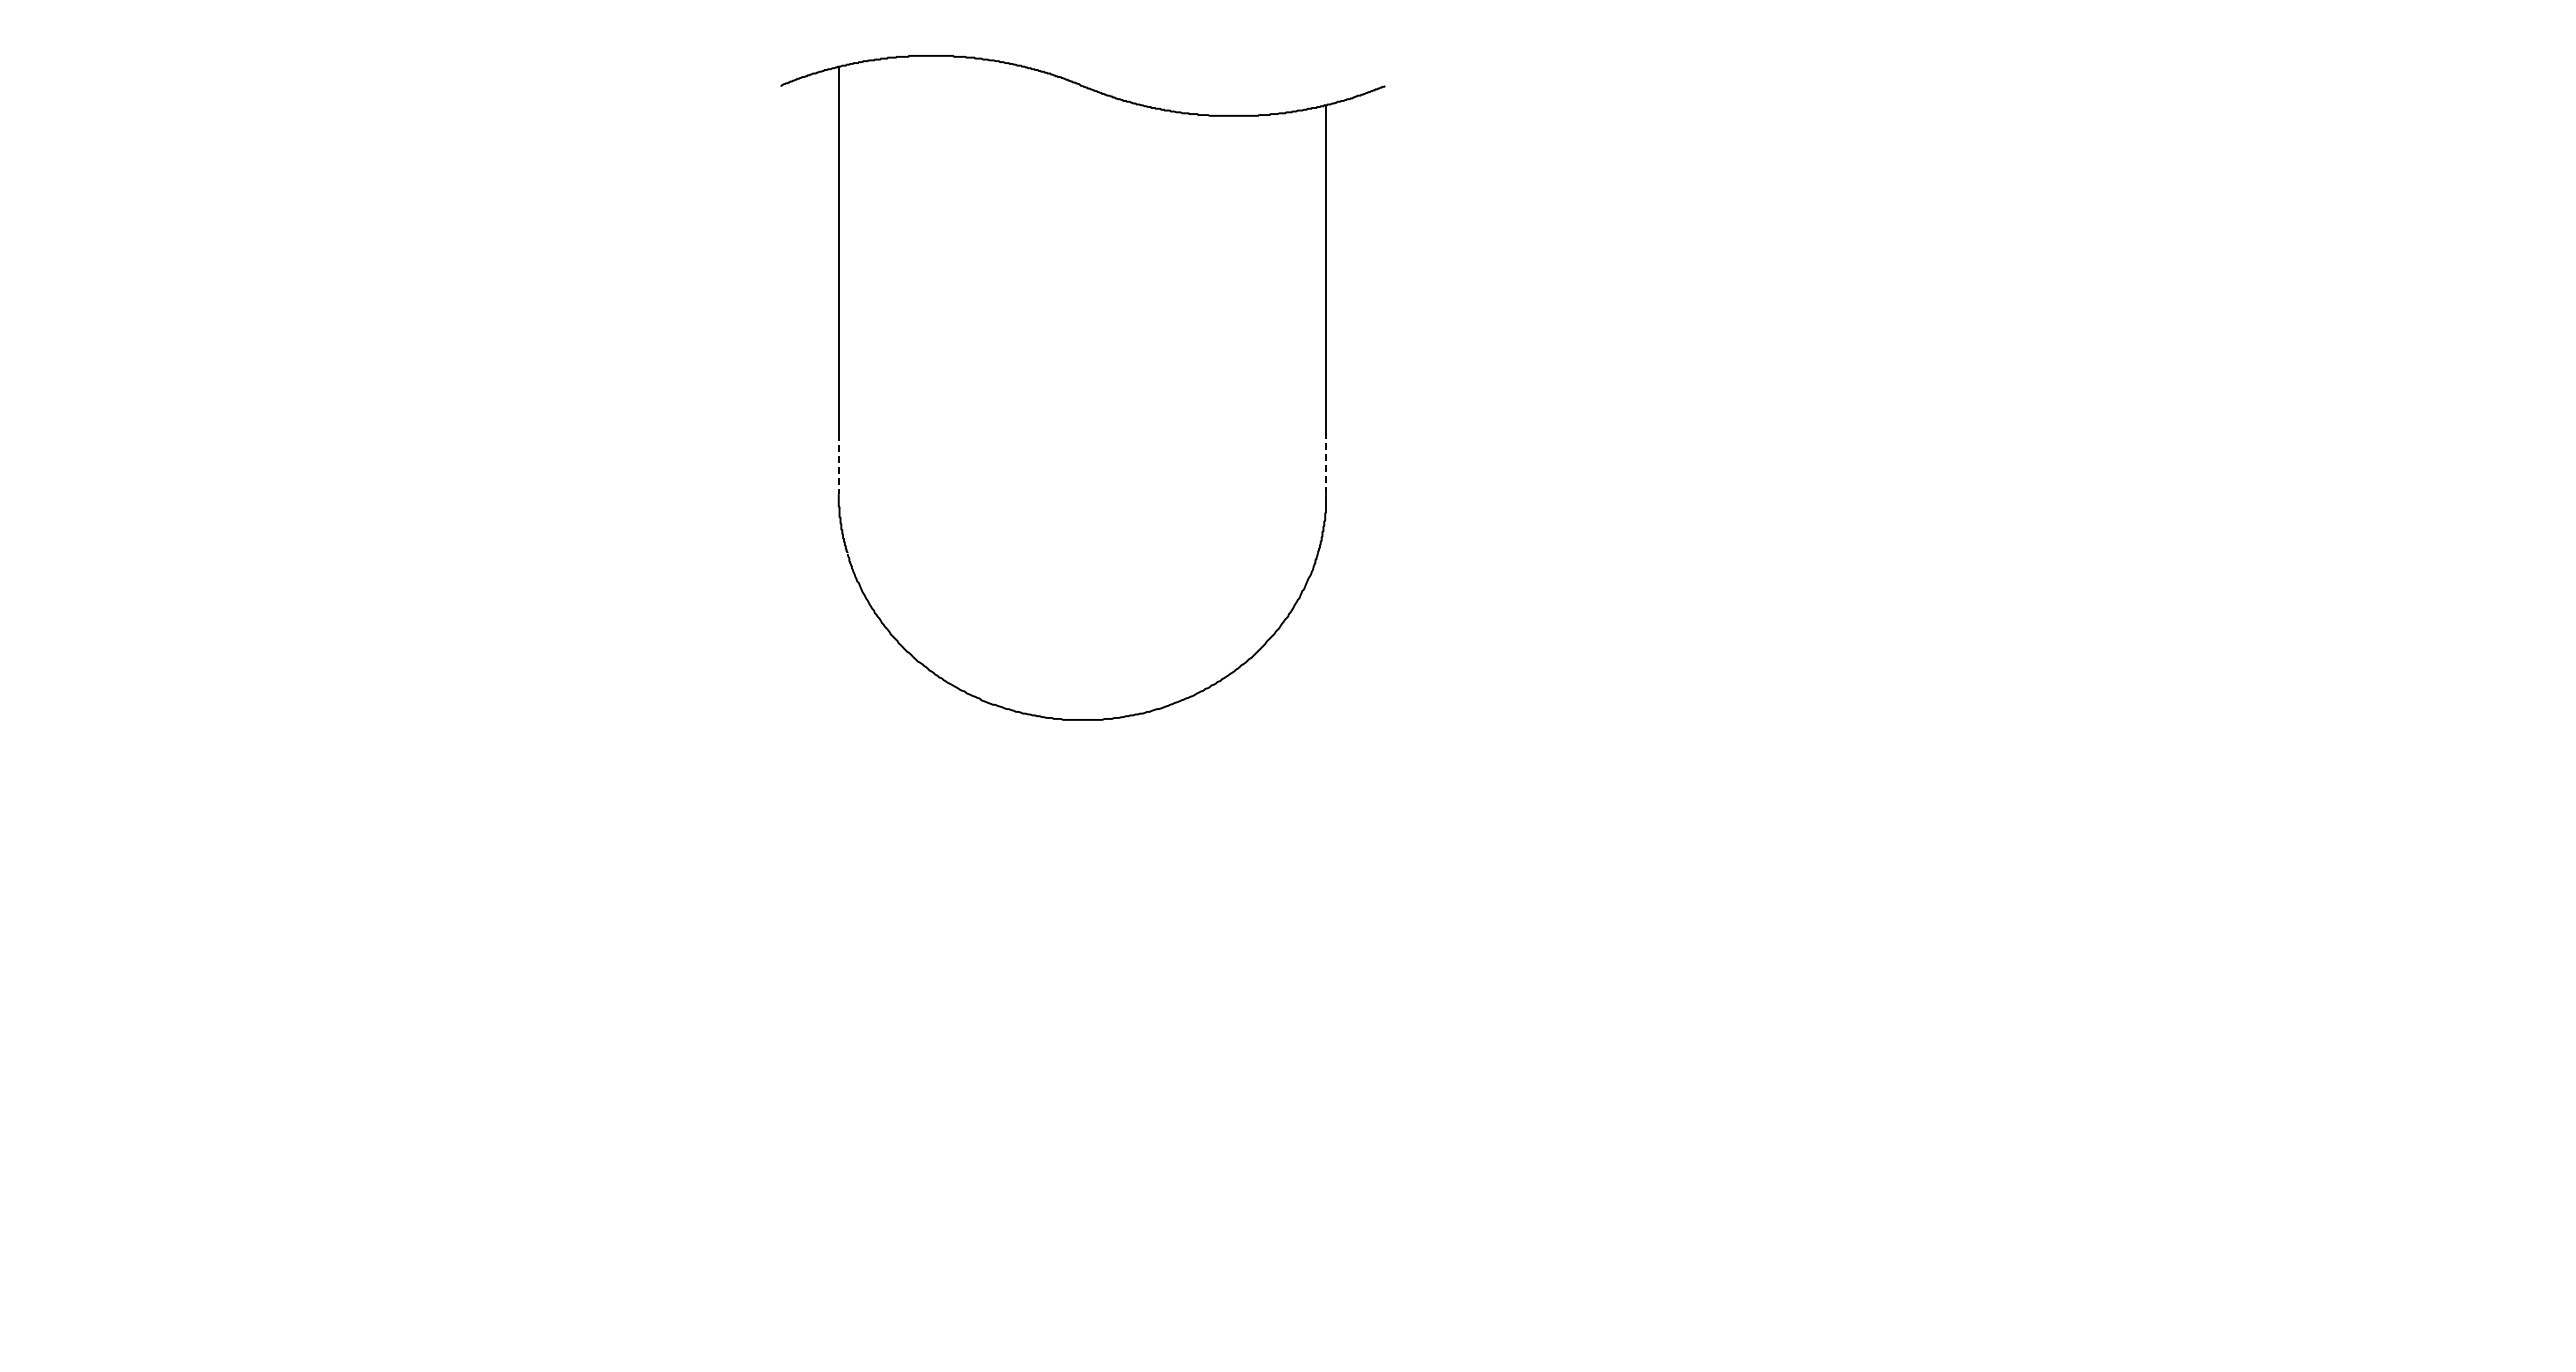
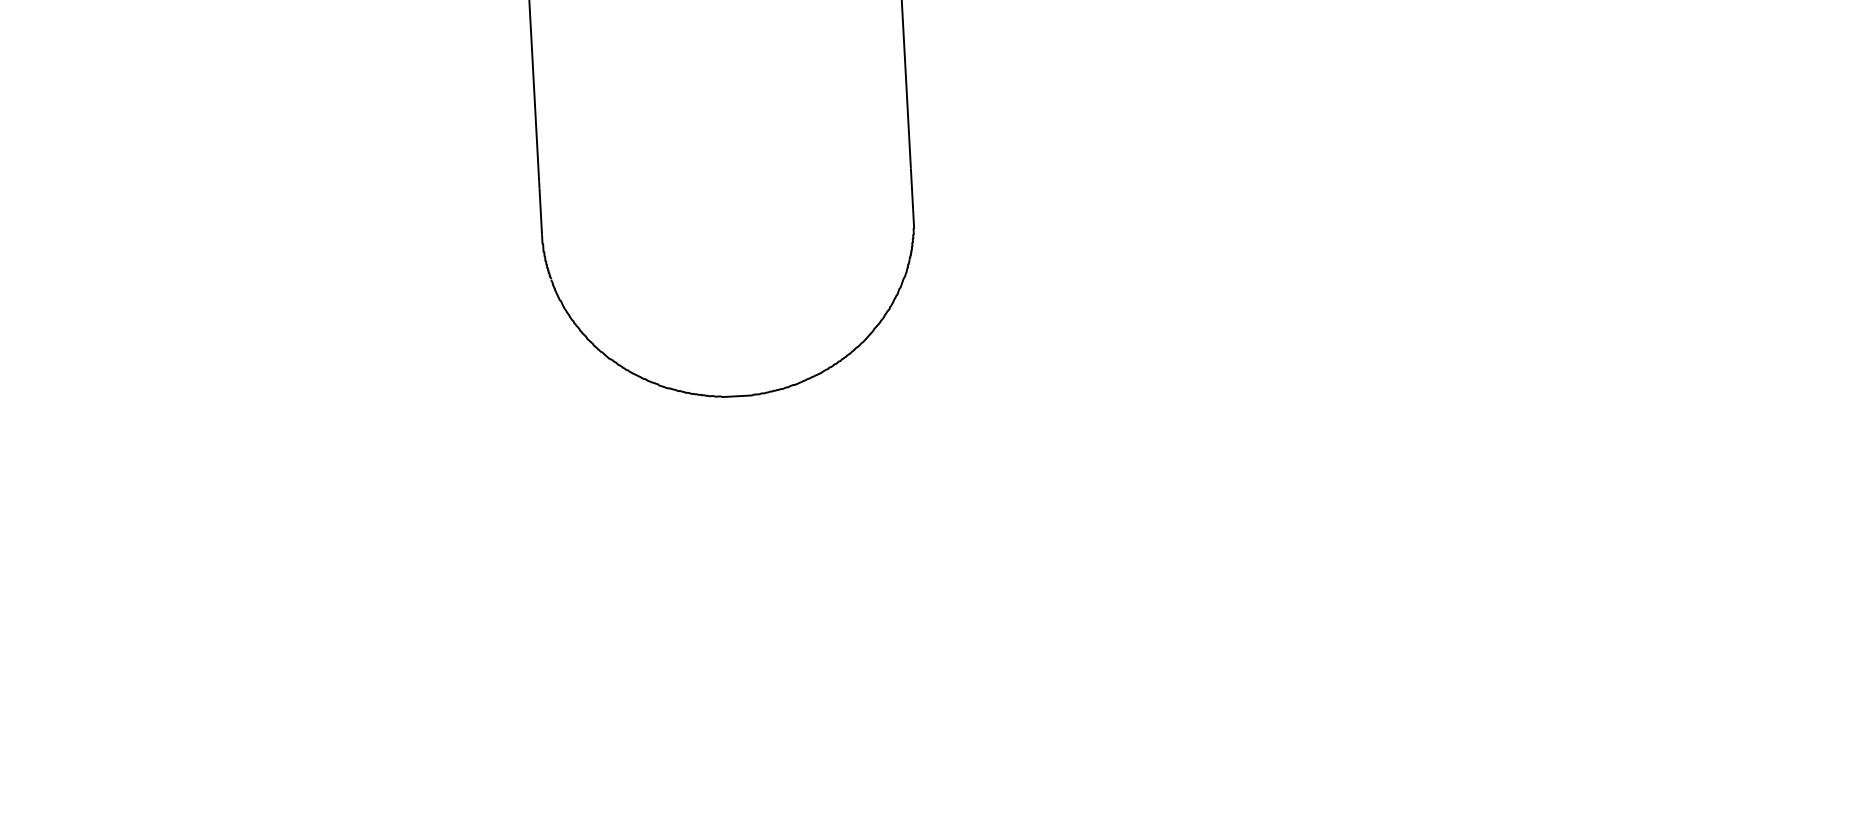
line: (838, 464) -> (540, 211), dashed -> solid
line: (1326, 464) -> (912, 191), dashed -> solid

